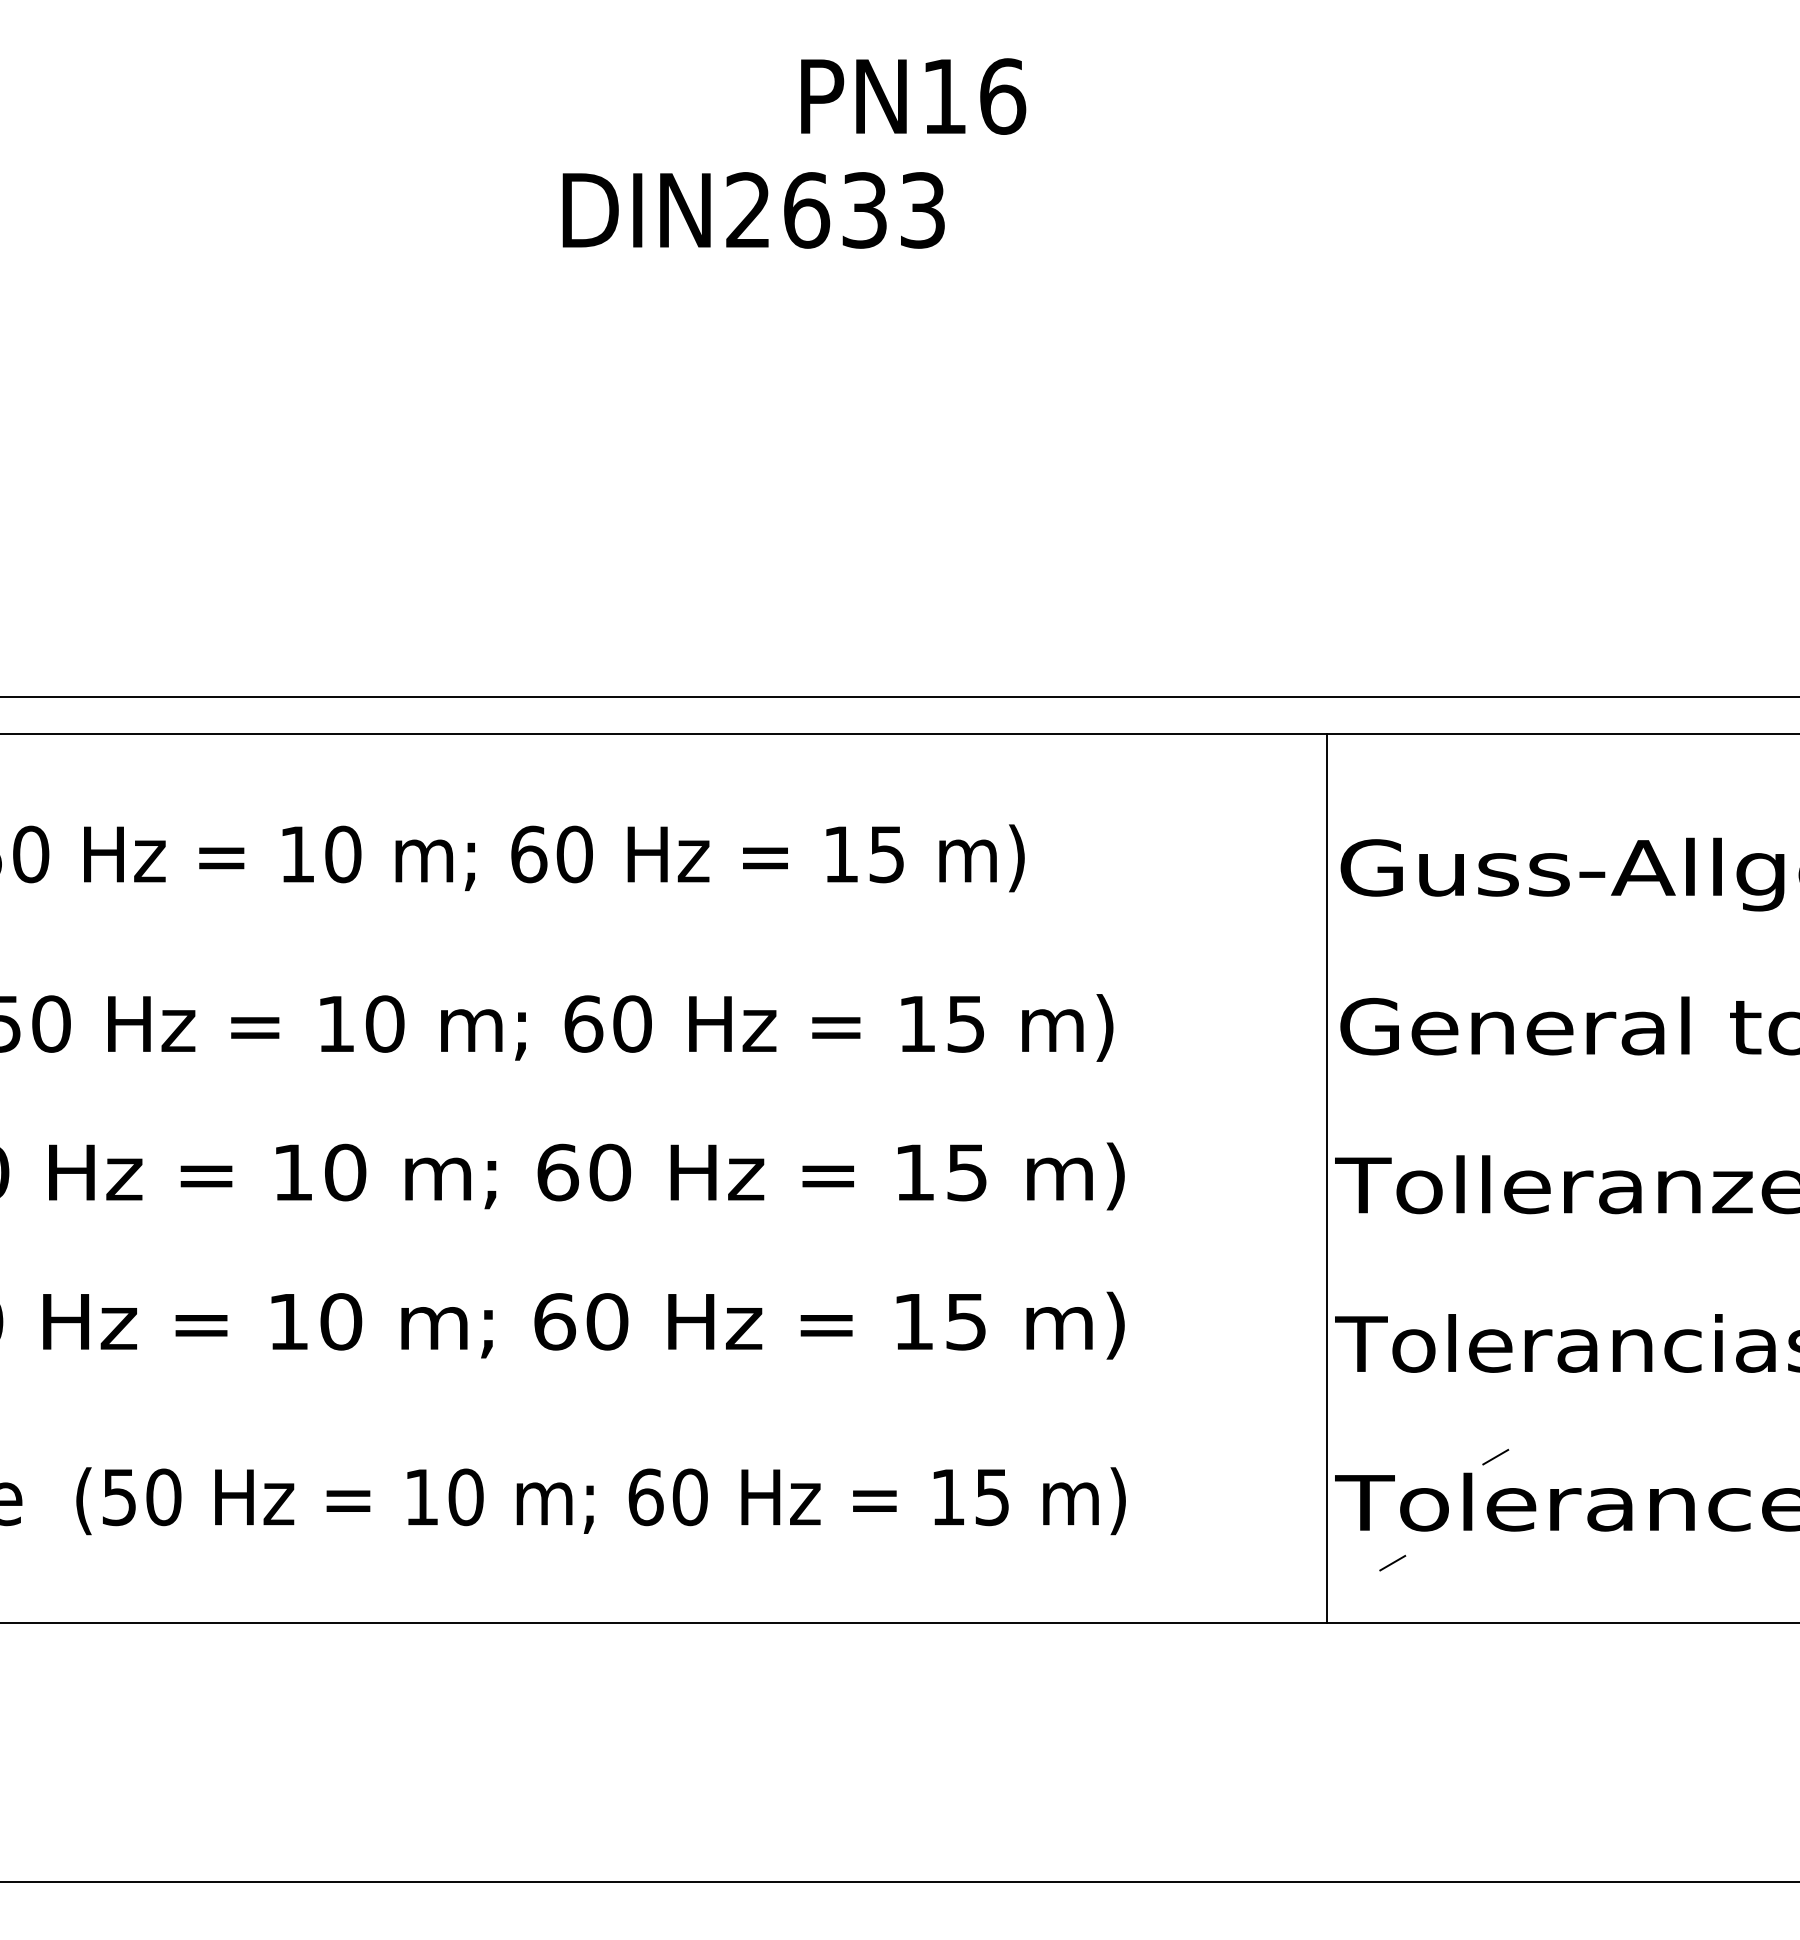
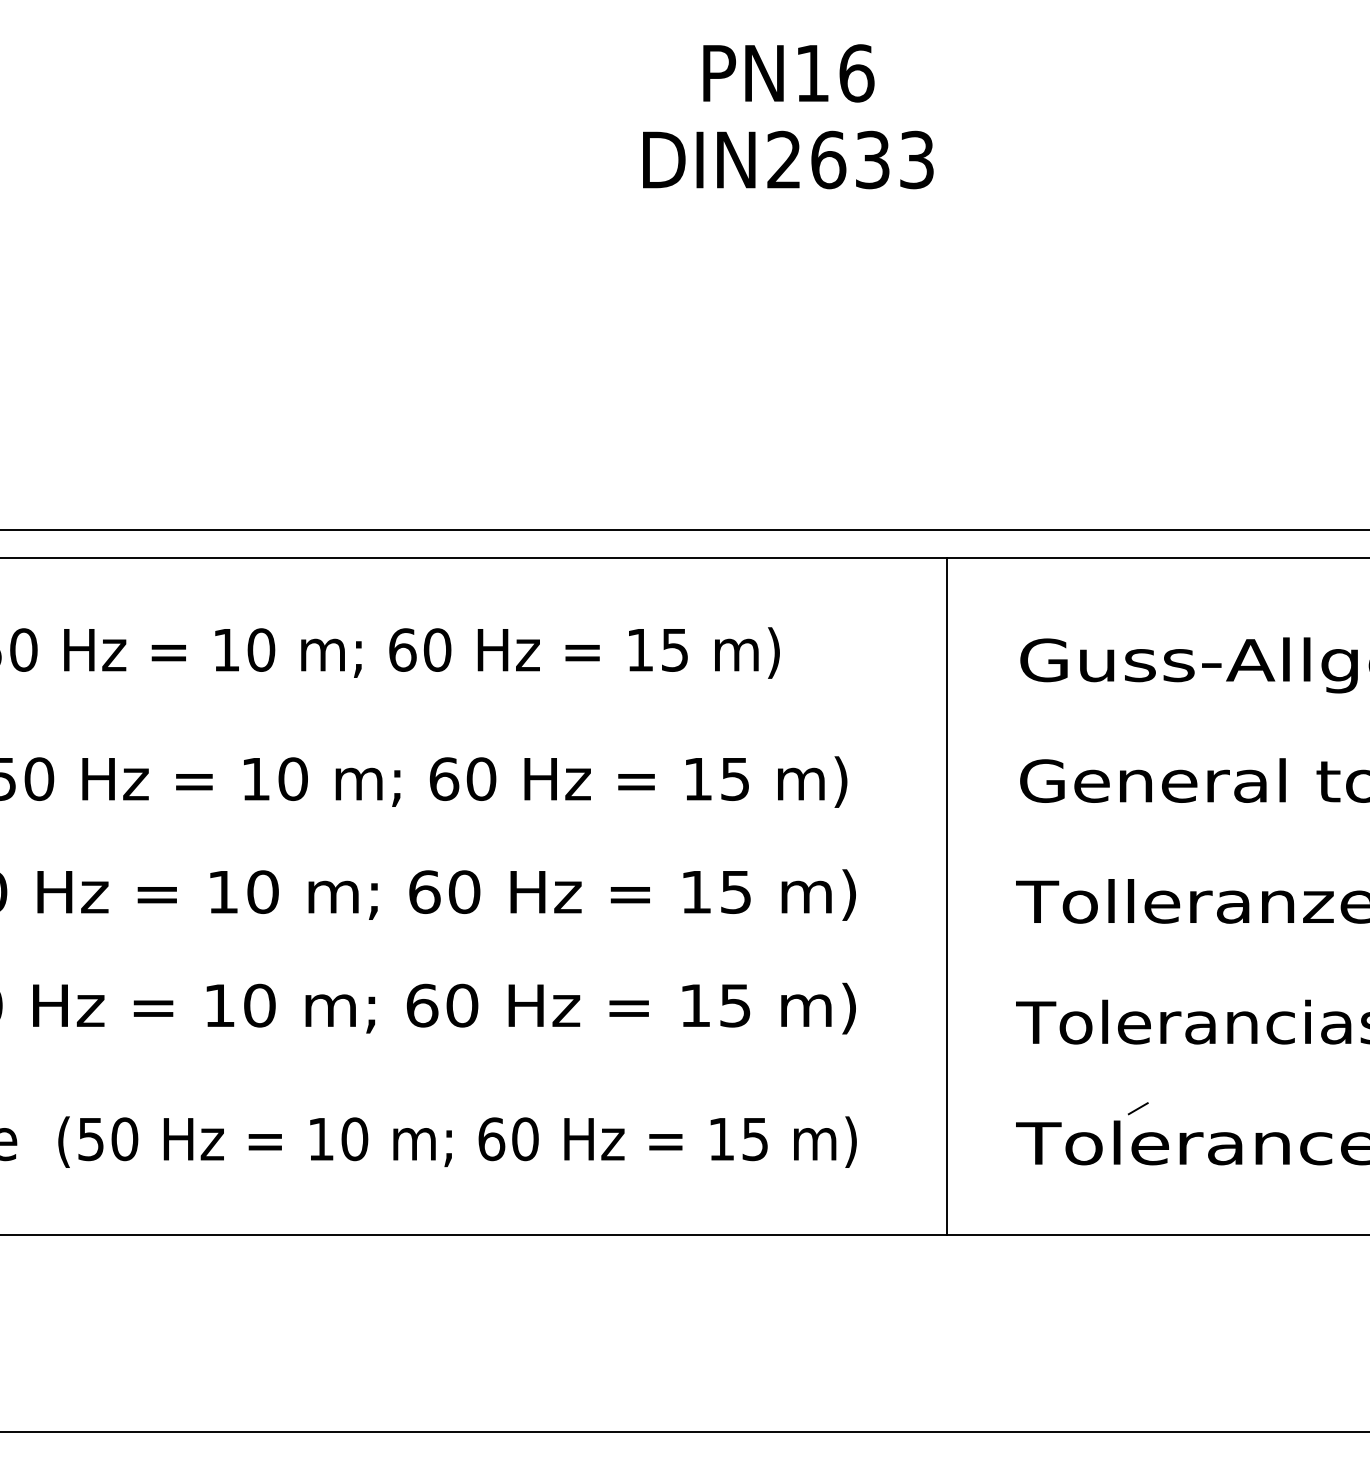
text: (913, 96) -> (788, 73), moved
text: (753, 210) -> (788, 160), moved
line: (1326, 1177) -> (946, 895), moved
line: (1392, 1562) -> (1059, 1188), removed

